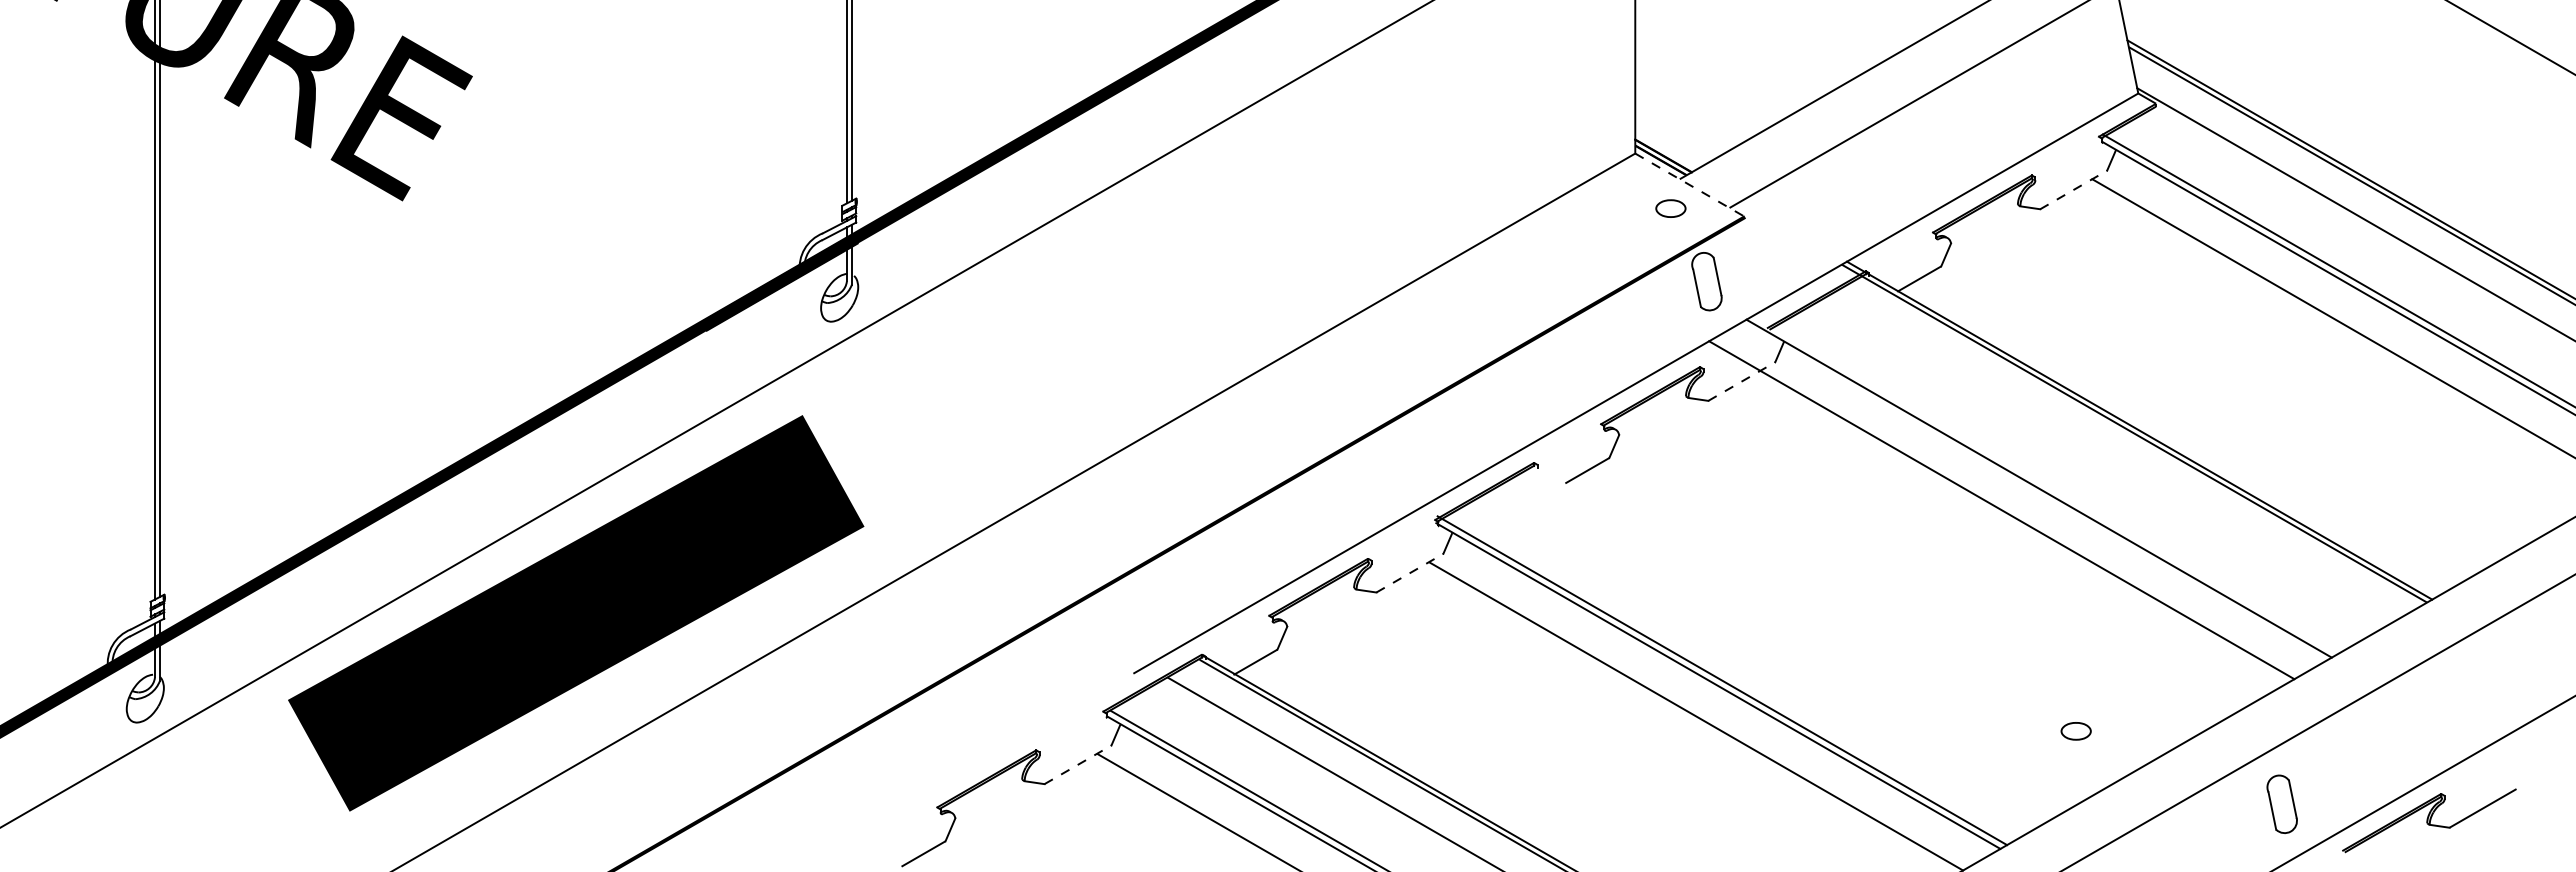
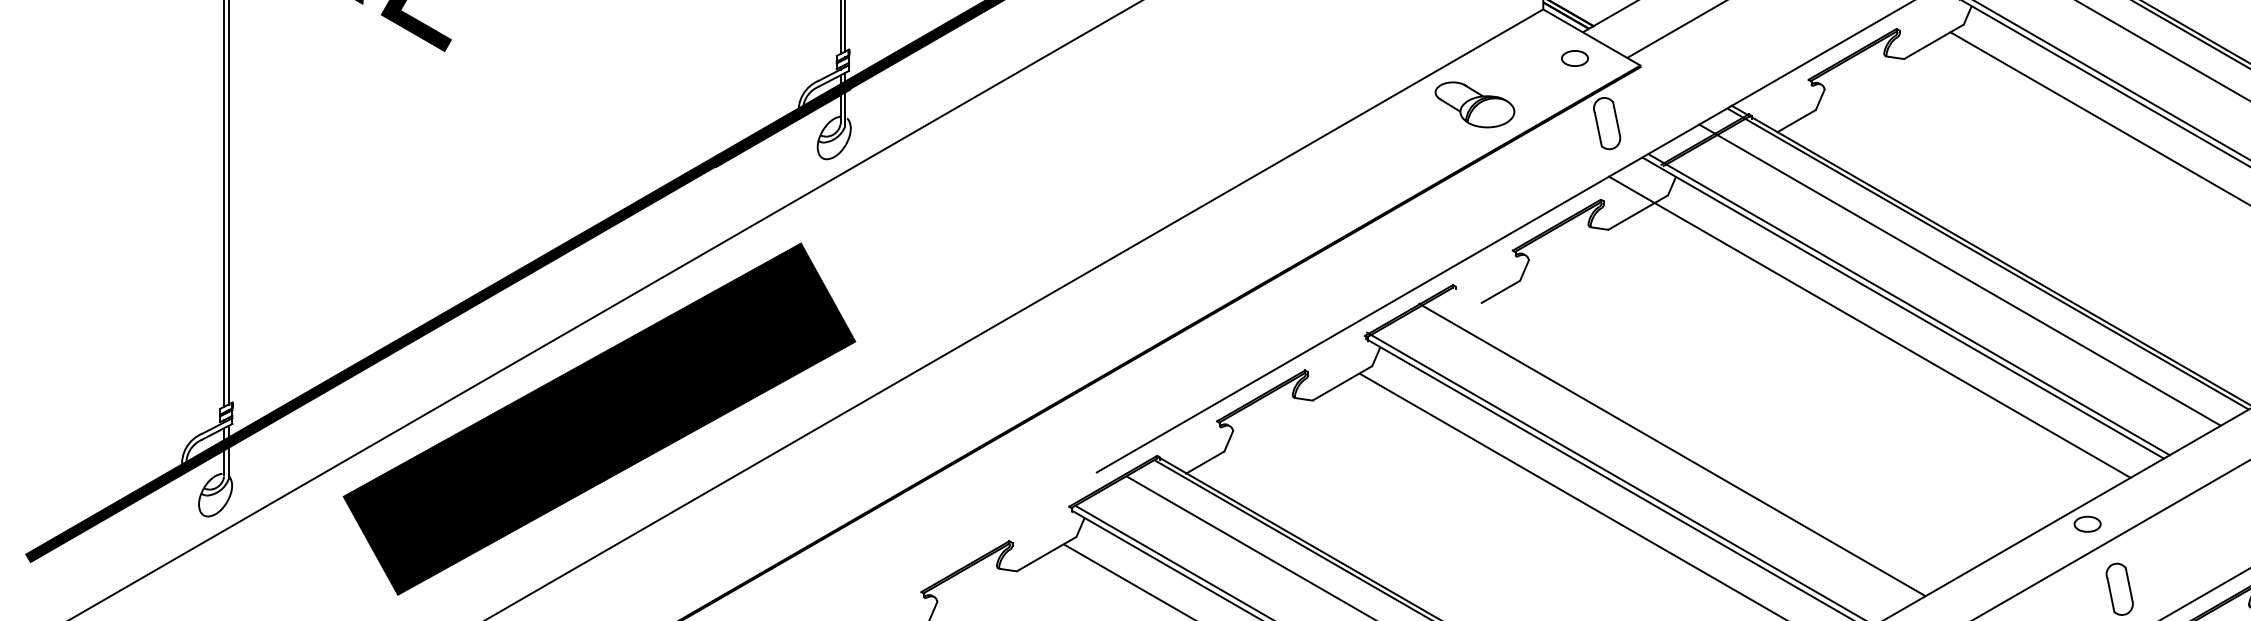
line: (1690, 185) -> (1592, 37), dashed -> solid
line: (2073, 189) -> (1933, 41), dashed -> solid
part: (1558, 260) -> (1474, 104), added
line: (1741, 381) -> (1637, 212), dashed -> solid
line: (2102, 451) -> (1959, 274), added
line: (2045, 484) -> (1908, 304), added
line: (1409, 573) -> (1342, 383), dashed -> solid
line: (1780, 648) -> (1672, 450), added
part: (2075, 731) -> (2087, 524), moved
line: (1078, 764) -> (1047, 553), dashed -> solid

